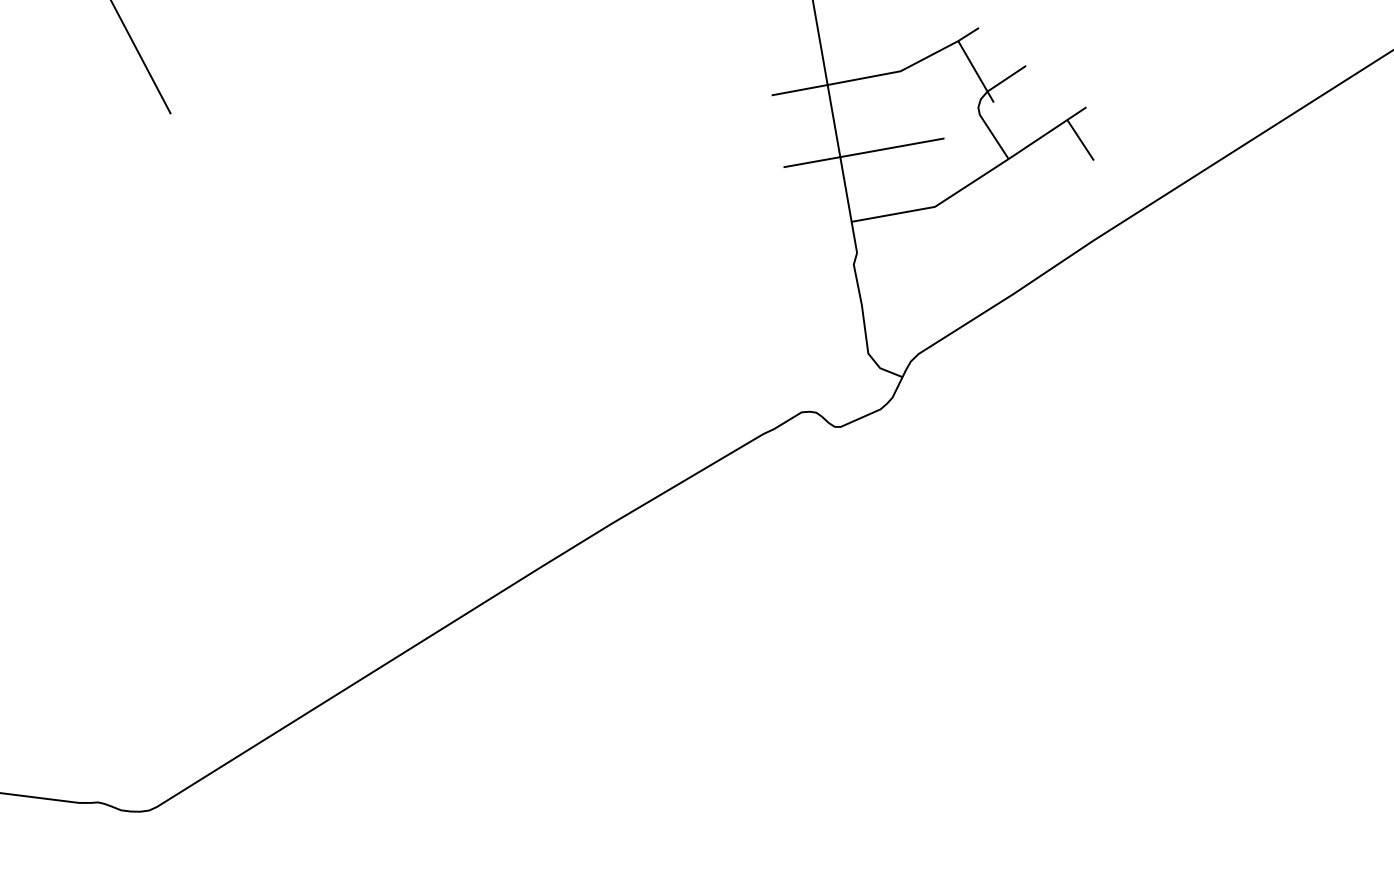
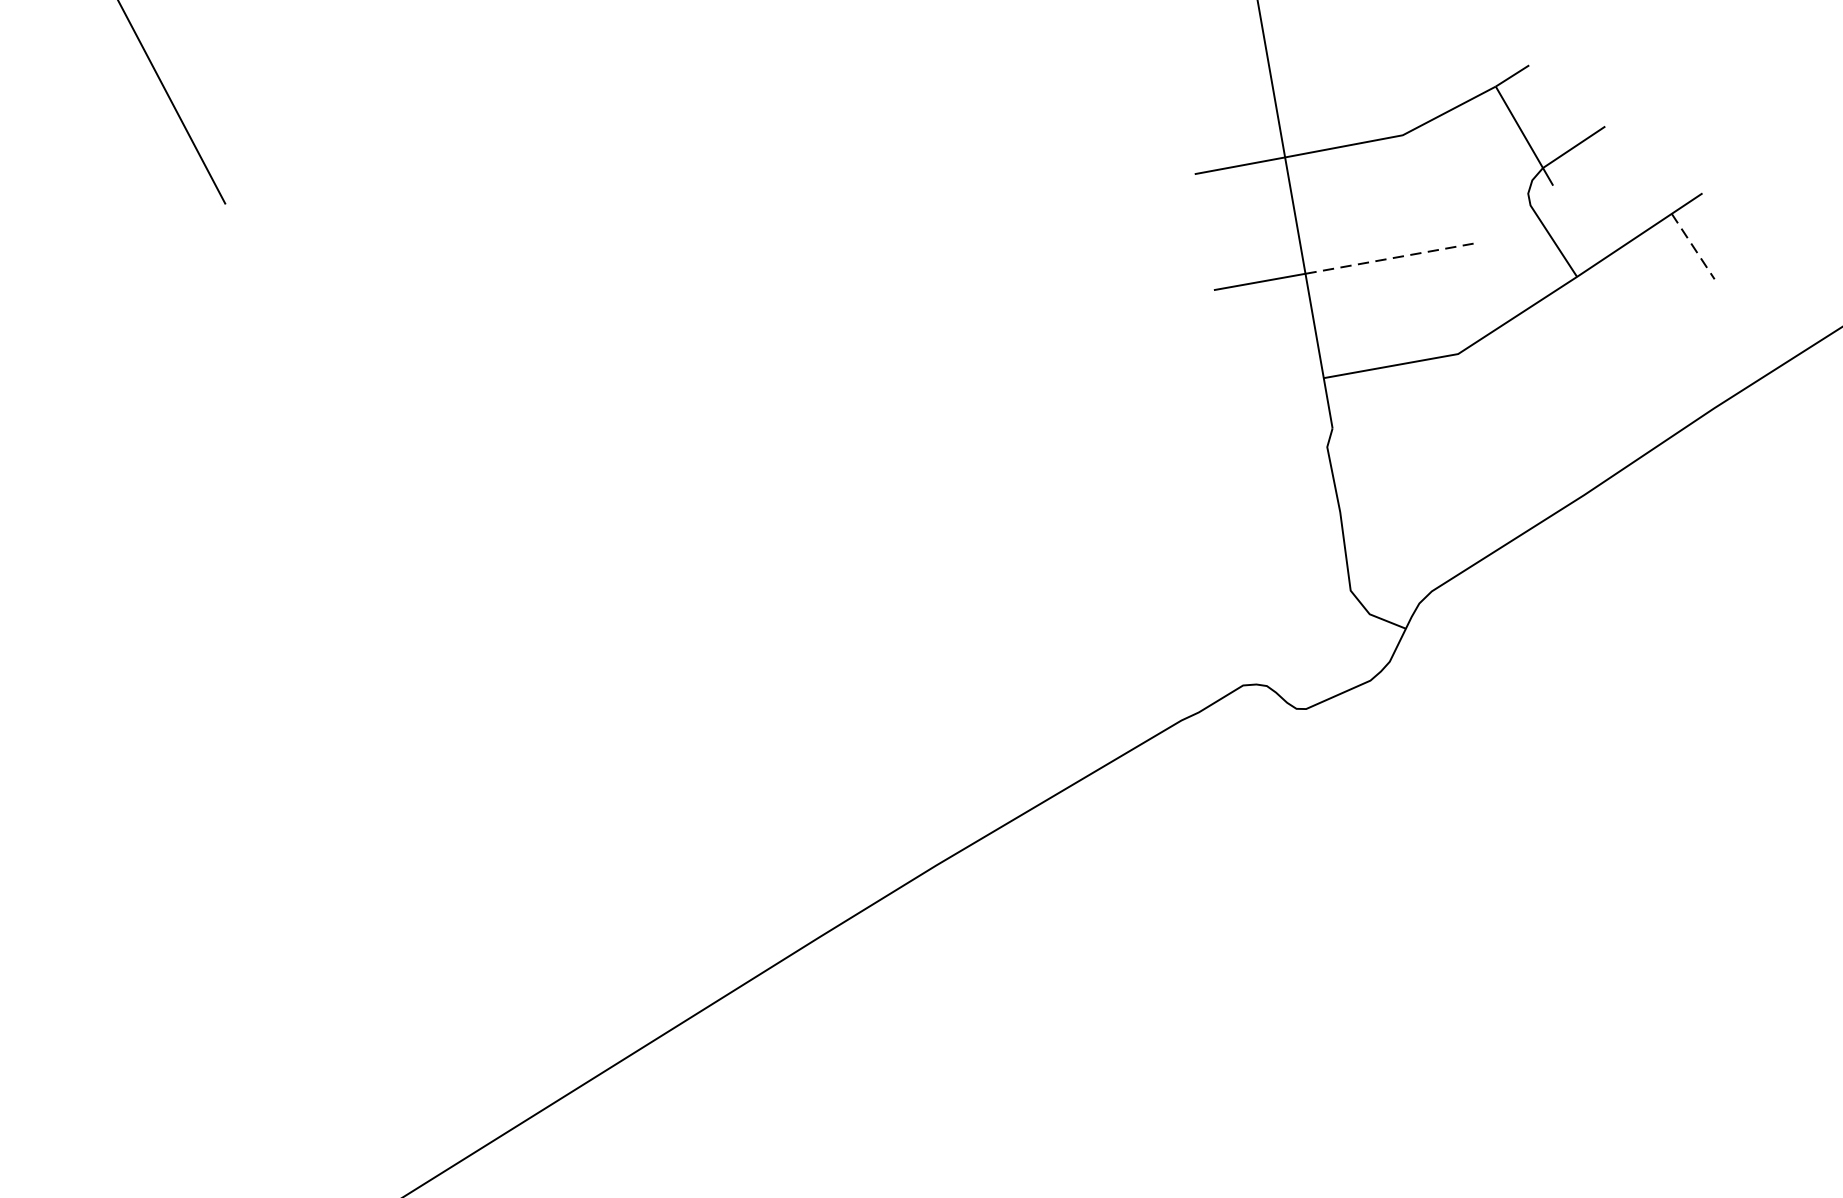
line: (1080, 140) -> (1692, 246), solid -> dashed
line: (892, 147) -> (1389, 258), solid -> dashed

